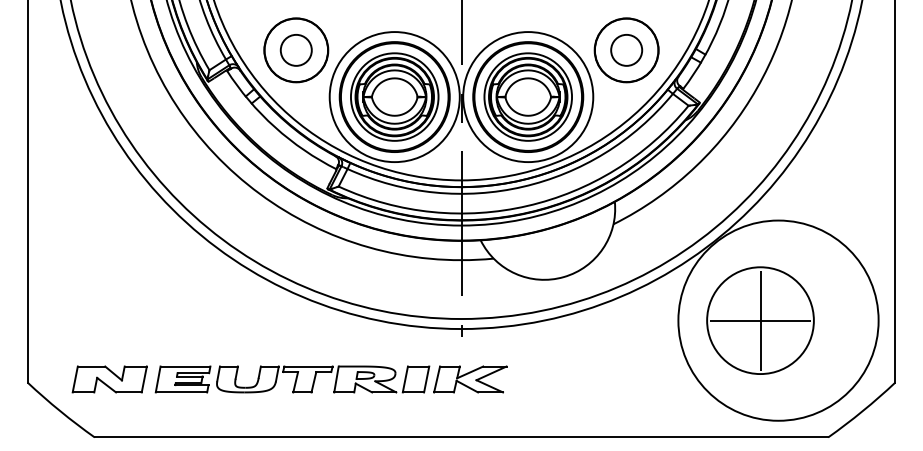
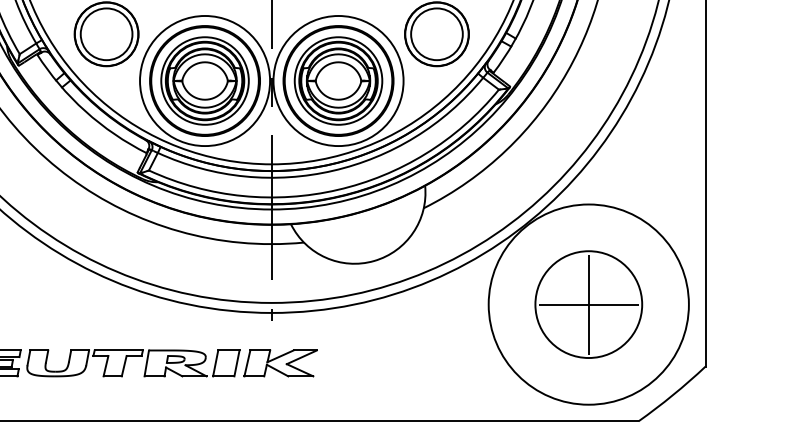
circle: (296, 50) -> (106, 34), size x1.67
circle: (626, 50) -> (436, 34), size x1.67
part: (760, 320) -> (588, 304), moved

